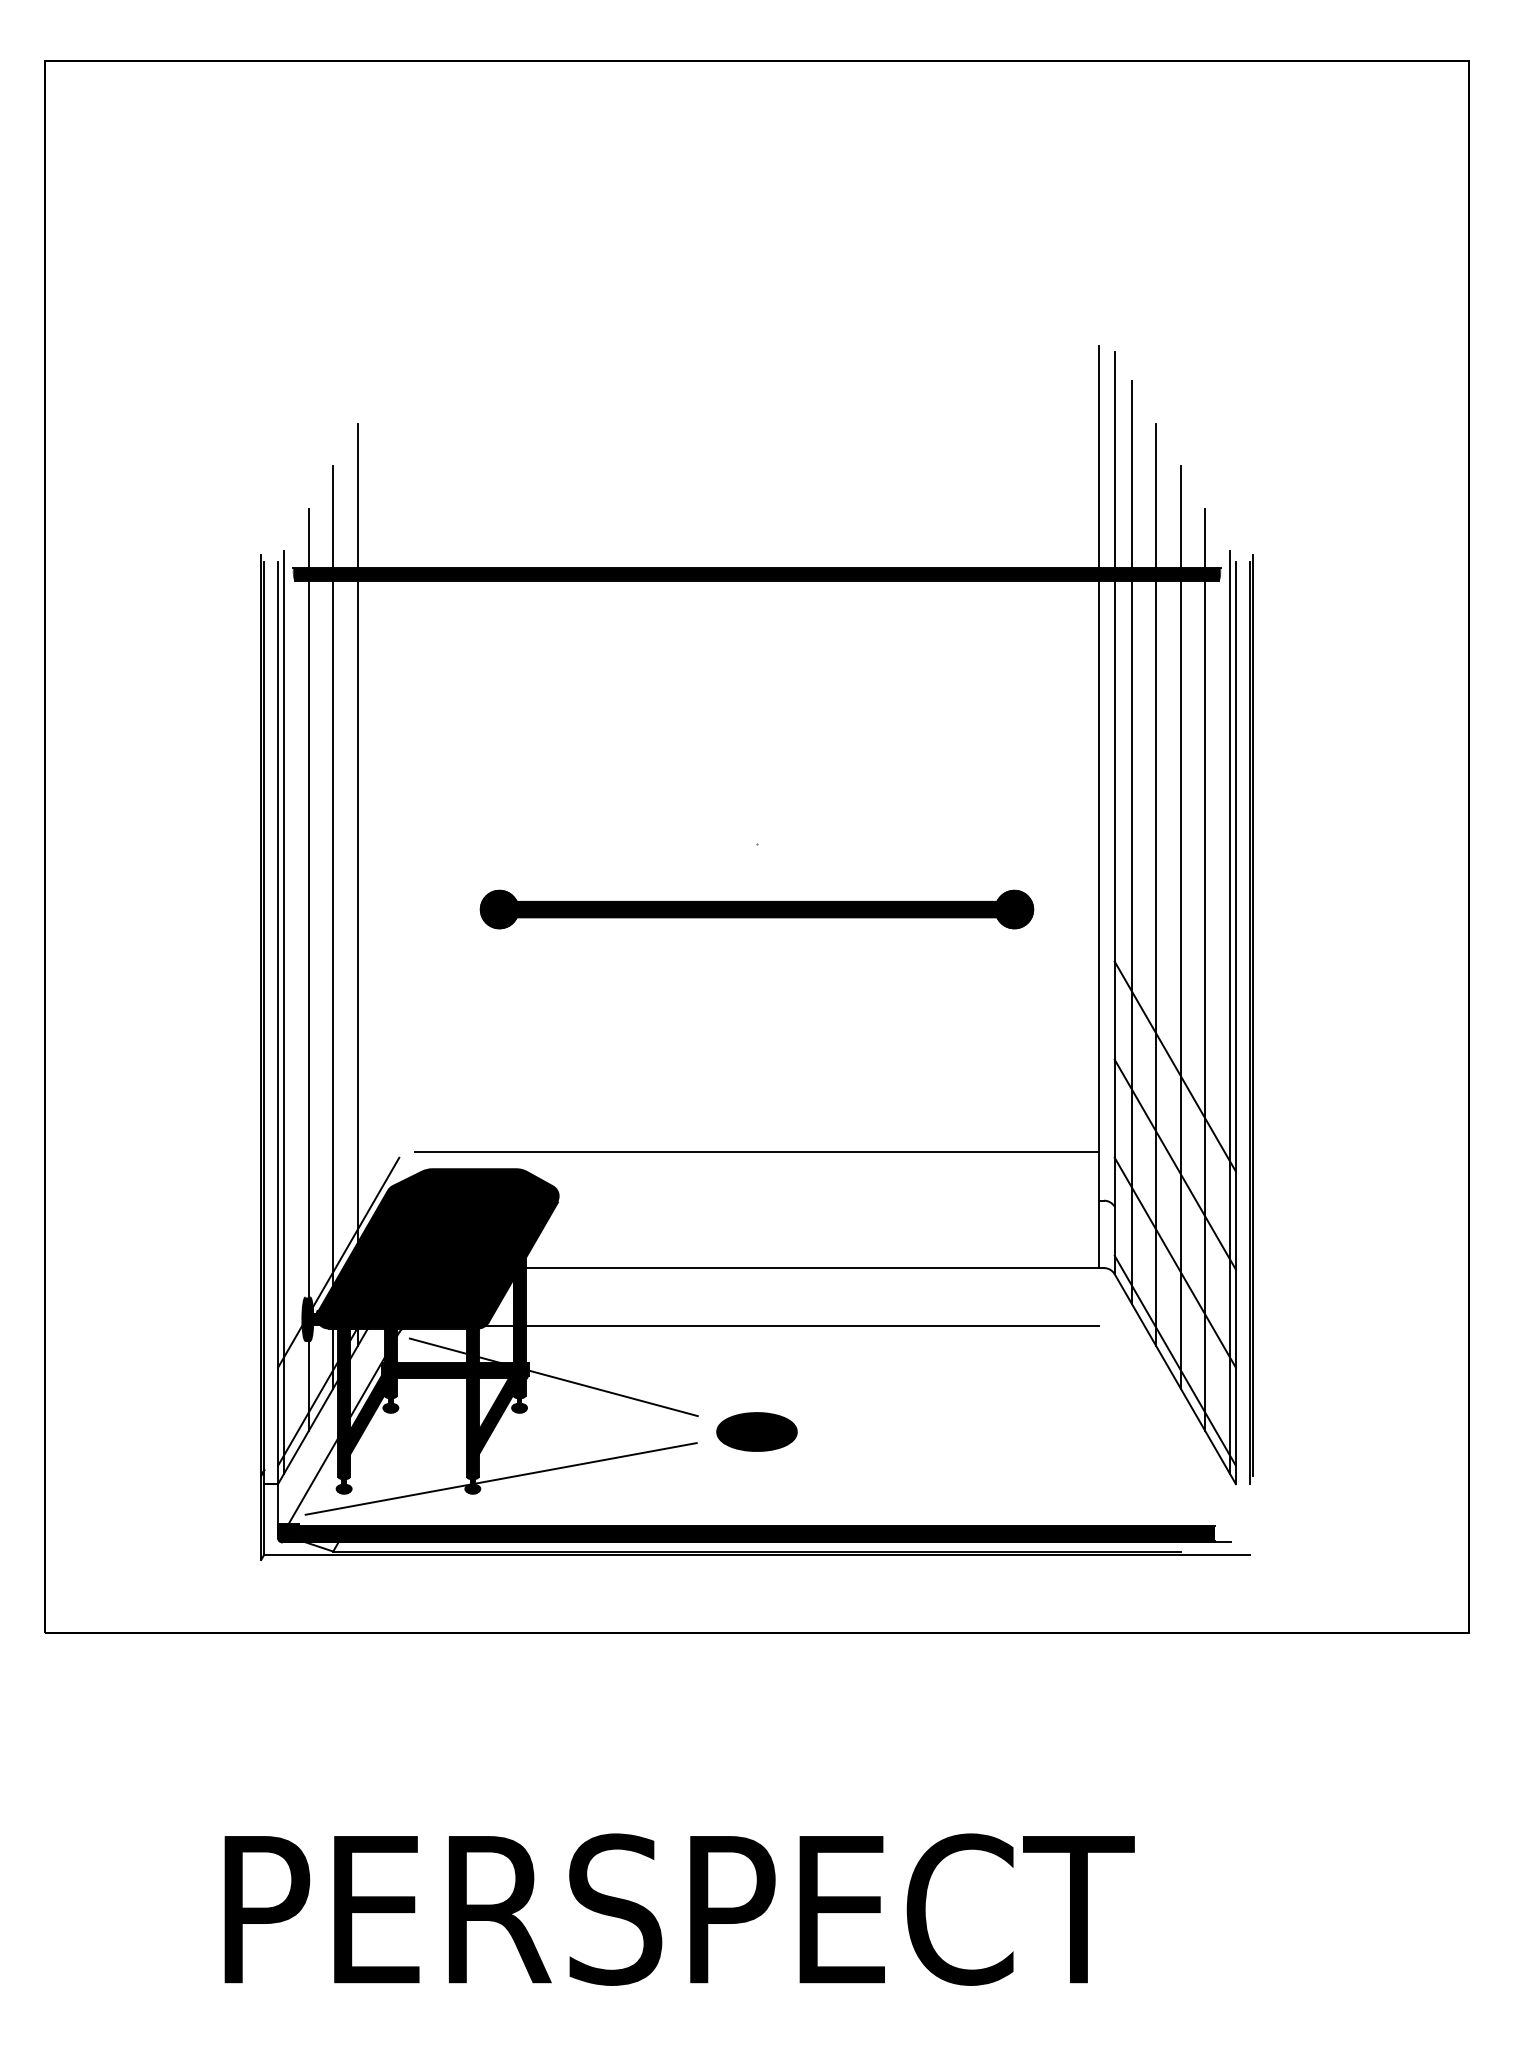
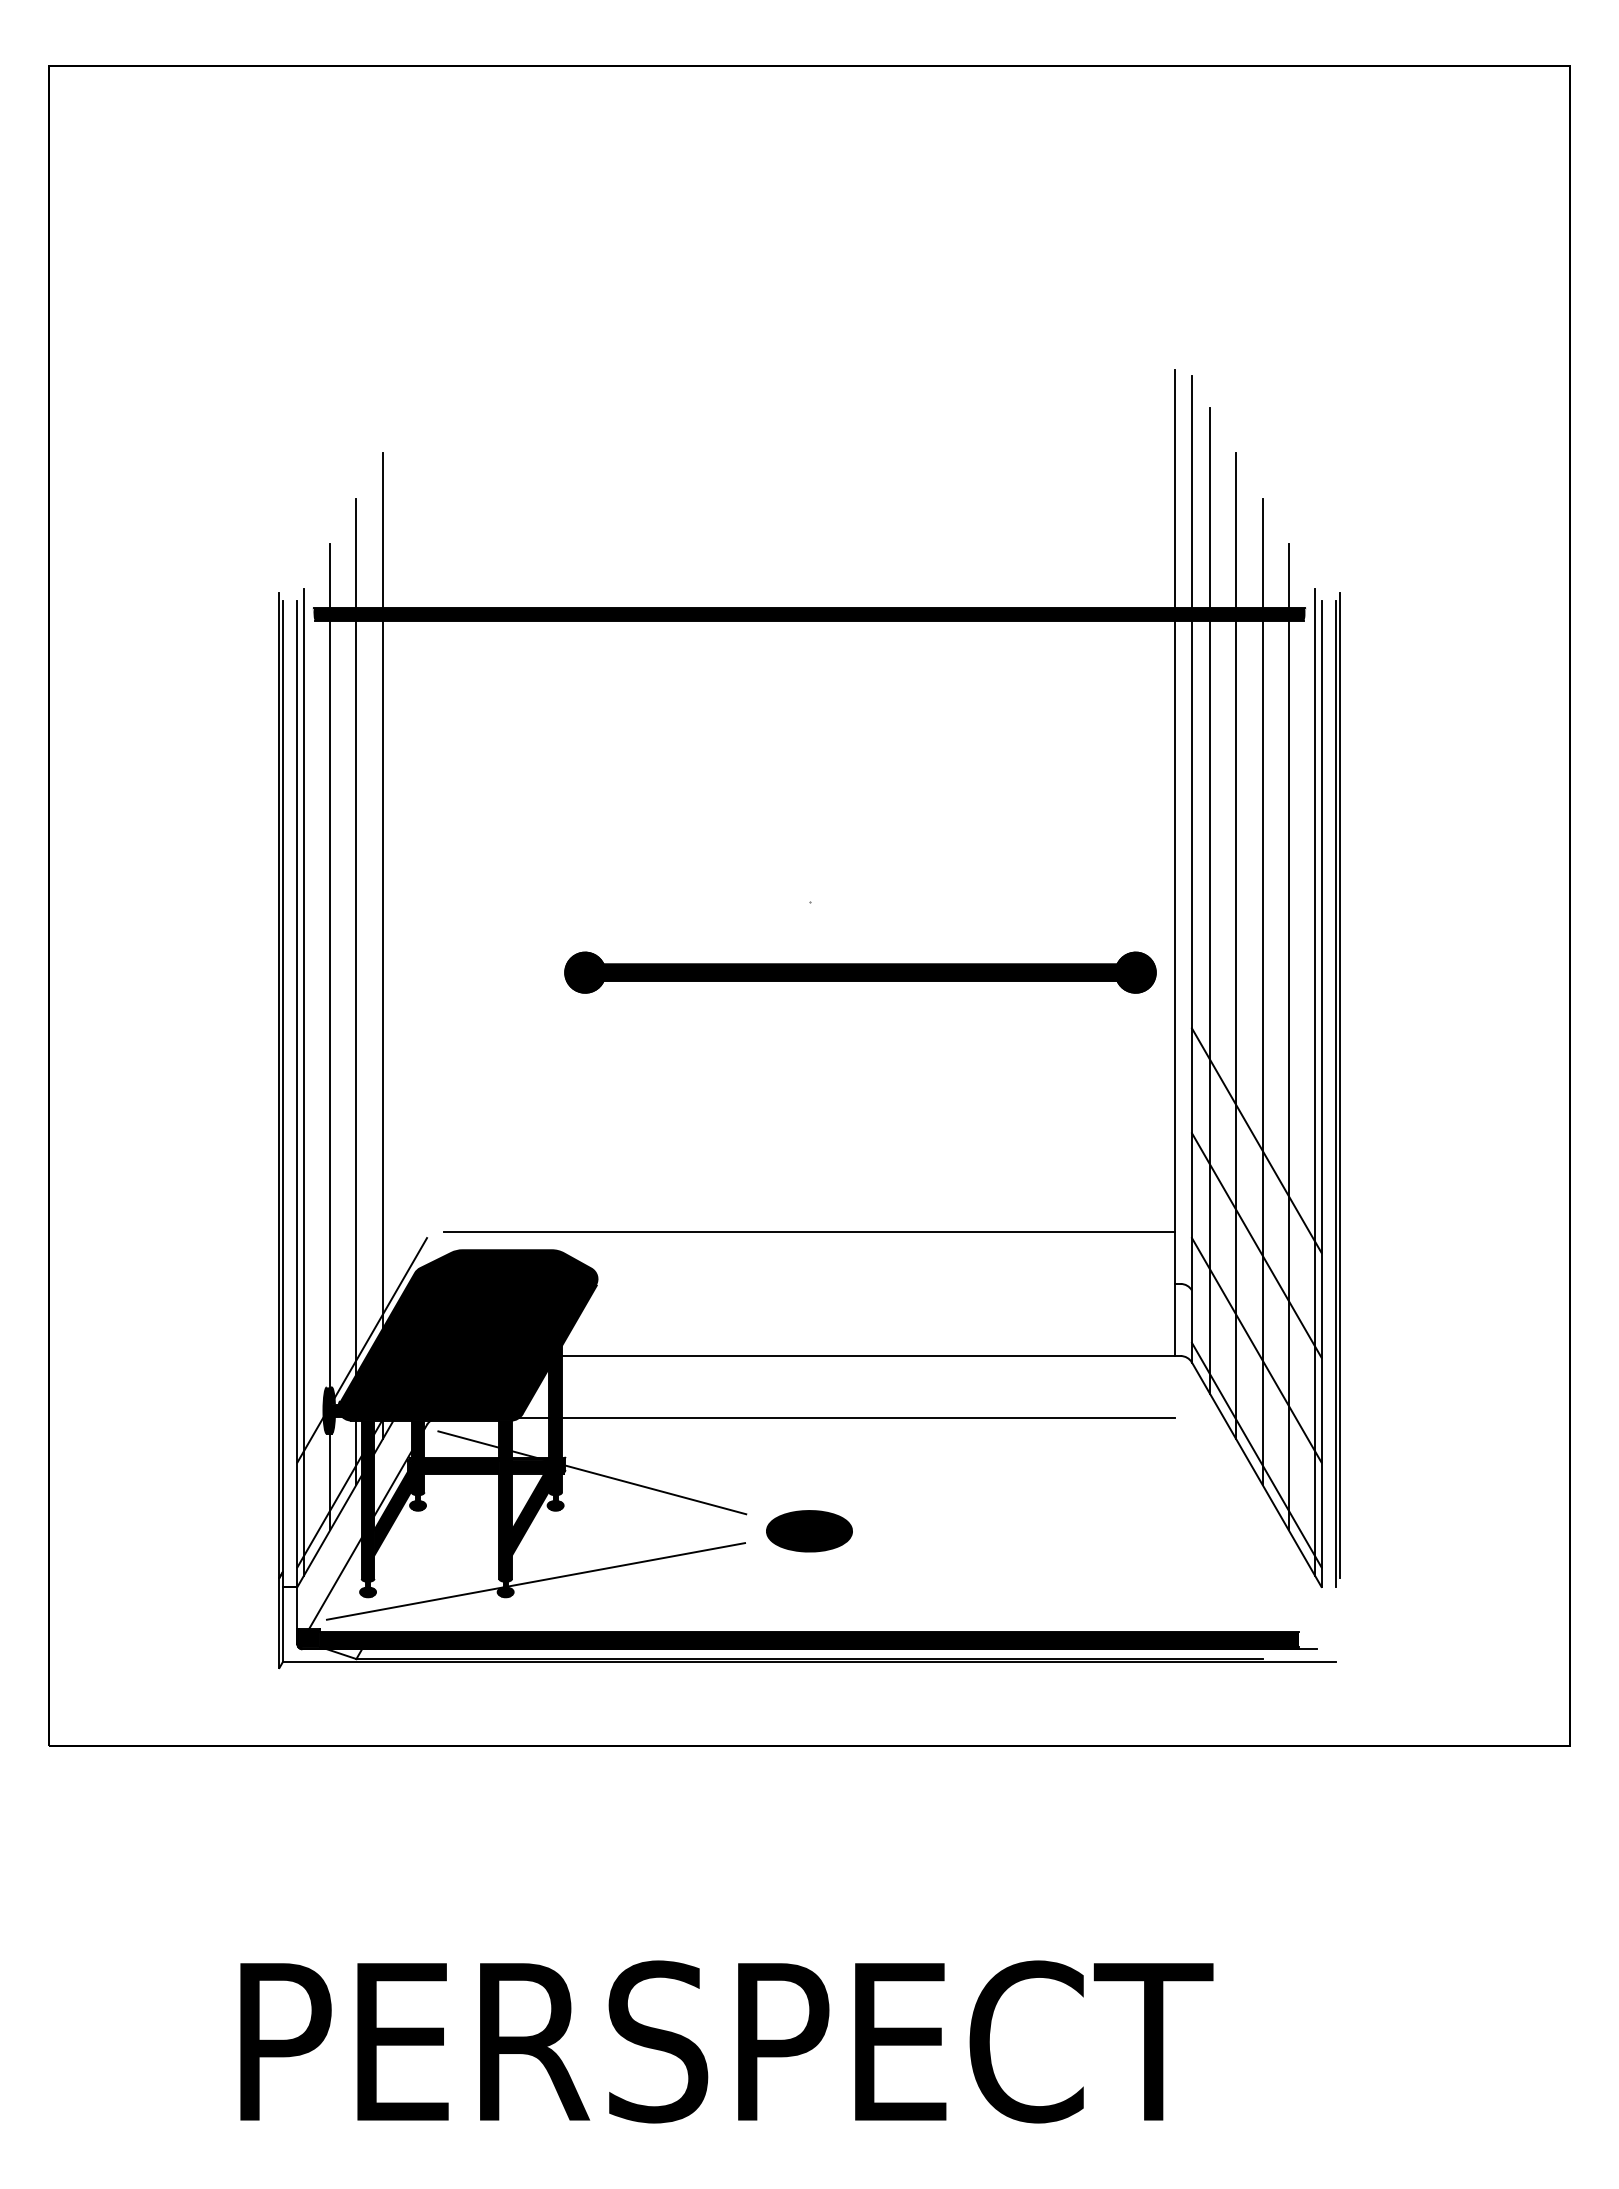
part: (757, 909) -> (860, 972), moved

